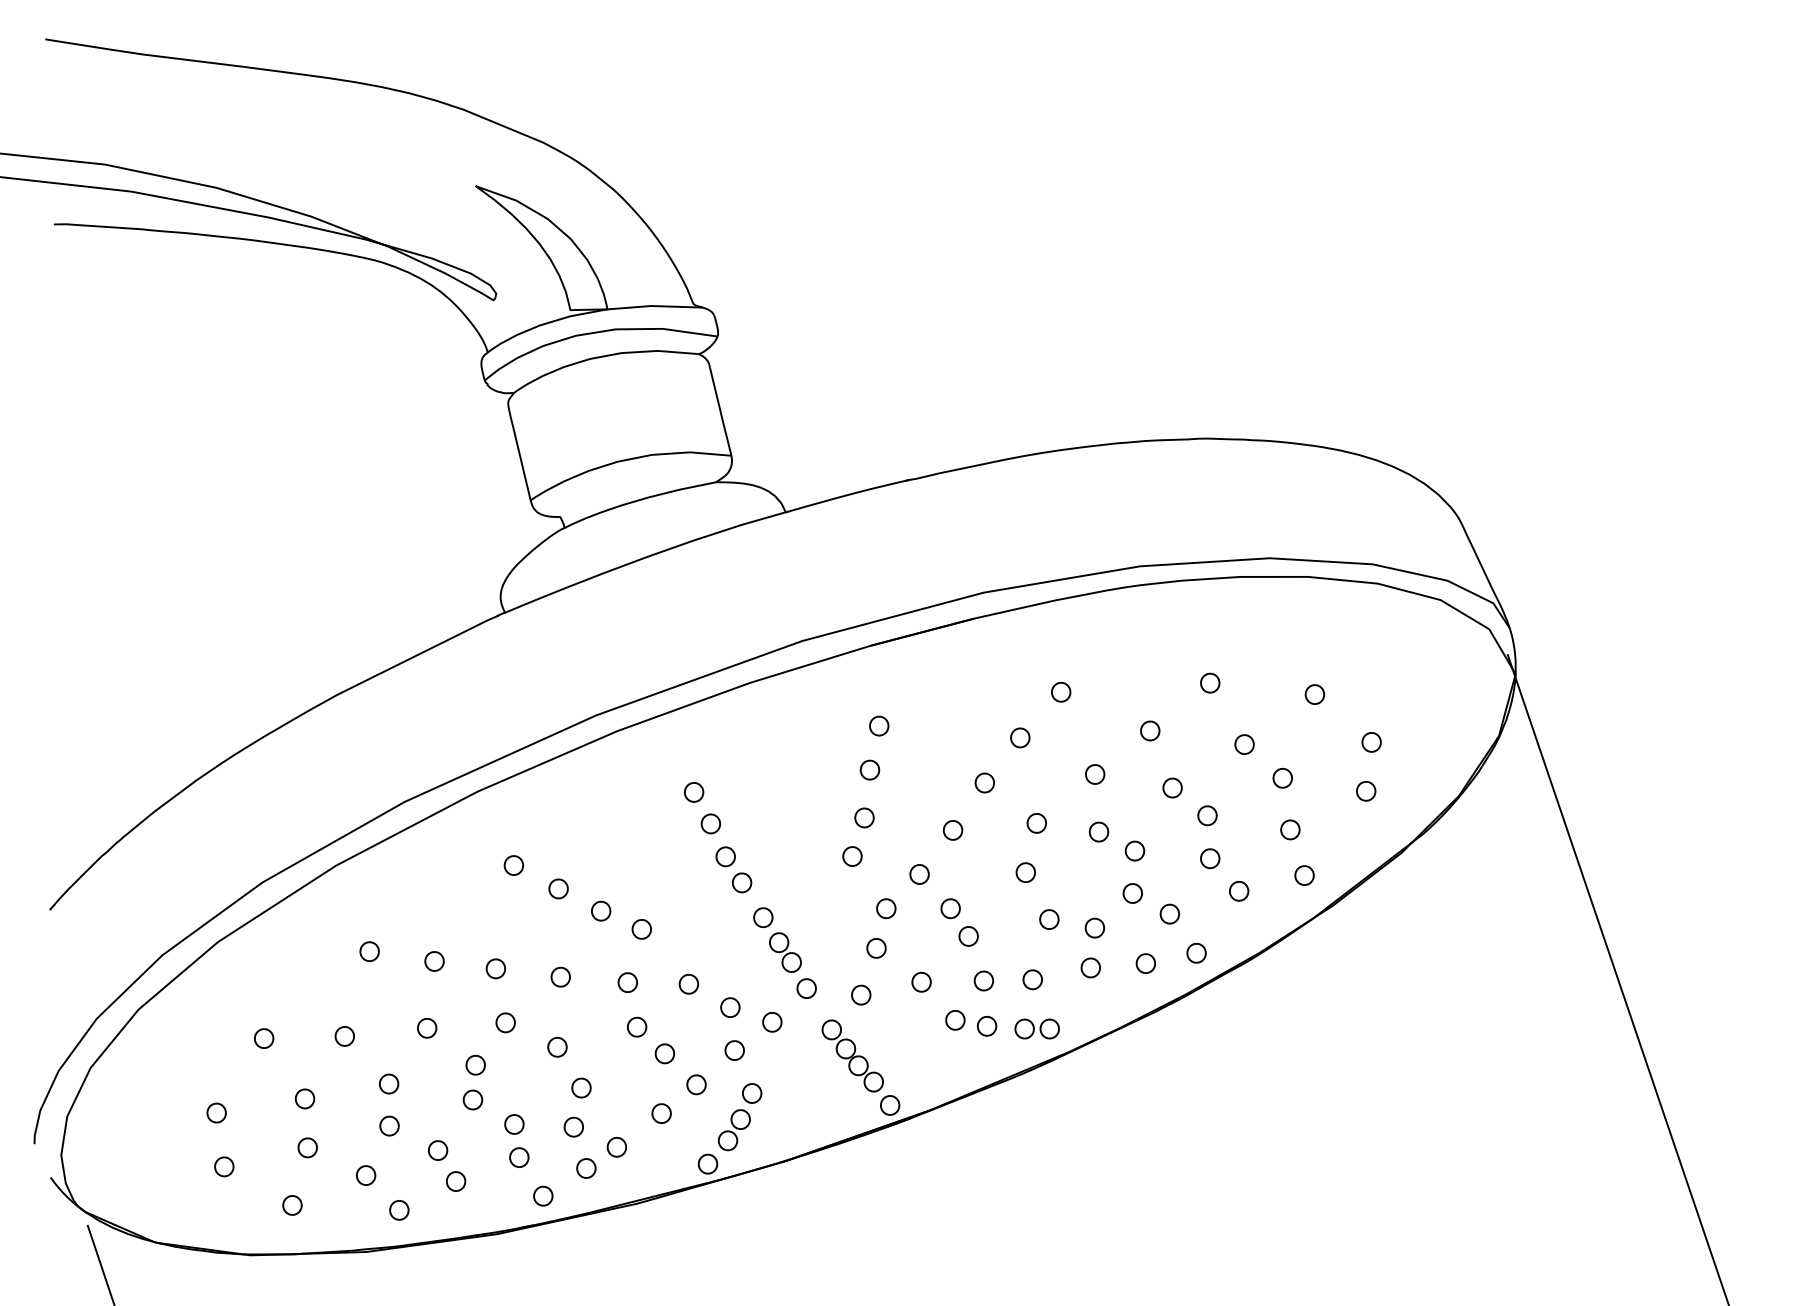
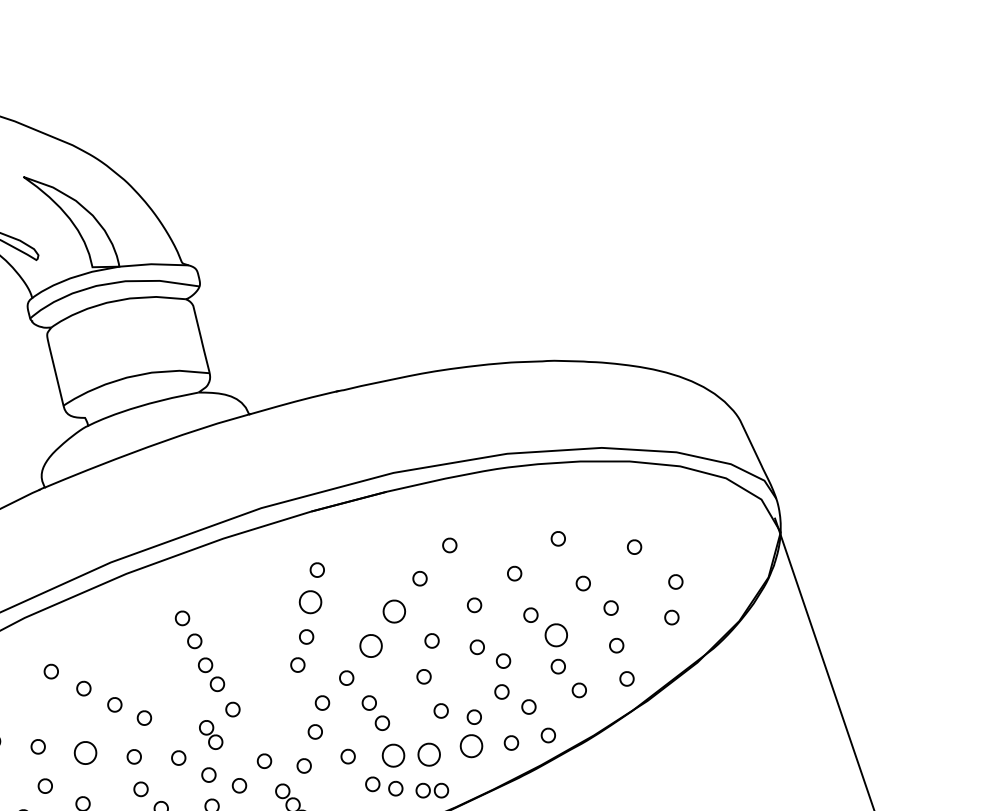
part: (869, 769) -> (310, 601), size x1.6
part: (984, 782) -> (393, 611), size x1.6
part: (1207, 815) -> (556, 635), size x1.6
part: (952, 830) -> (370, 646), size x1.6
part: (785, 952) -> (211, 734), moved
part: (1090, 967) -> (471, 745), size x1.6
part: (560, 976) -> (85, 752), size x1.6
part: (1032, 979) -> (428, 754), size x1.6
part: (983, 980) -> (393, 755), size x1.6

